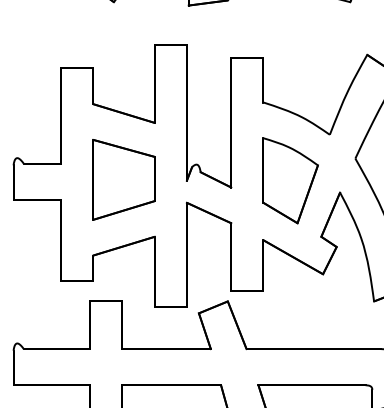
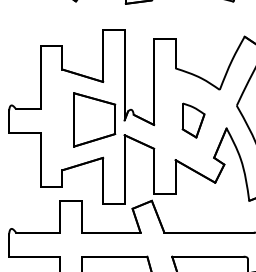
part: (123, 179) -> (94, 119), moved
part: (290, 180) -> (193, 120), size x0.6

